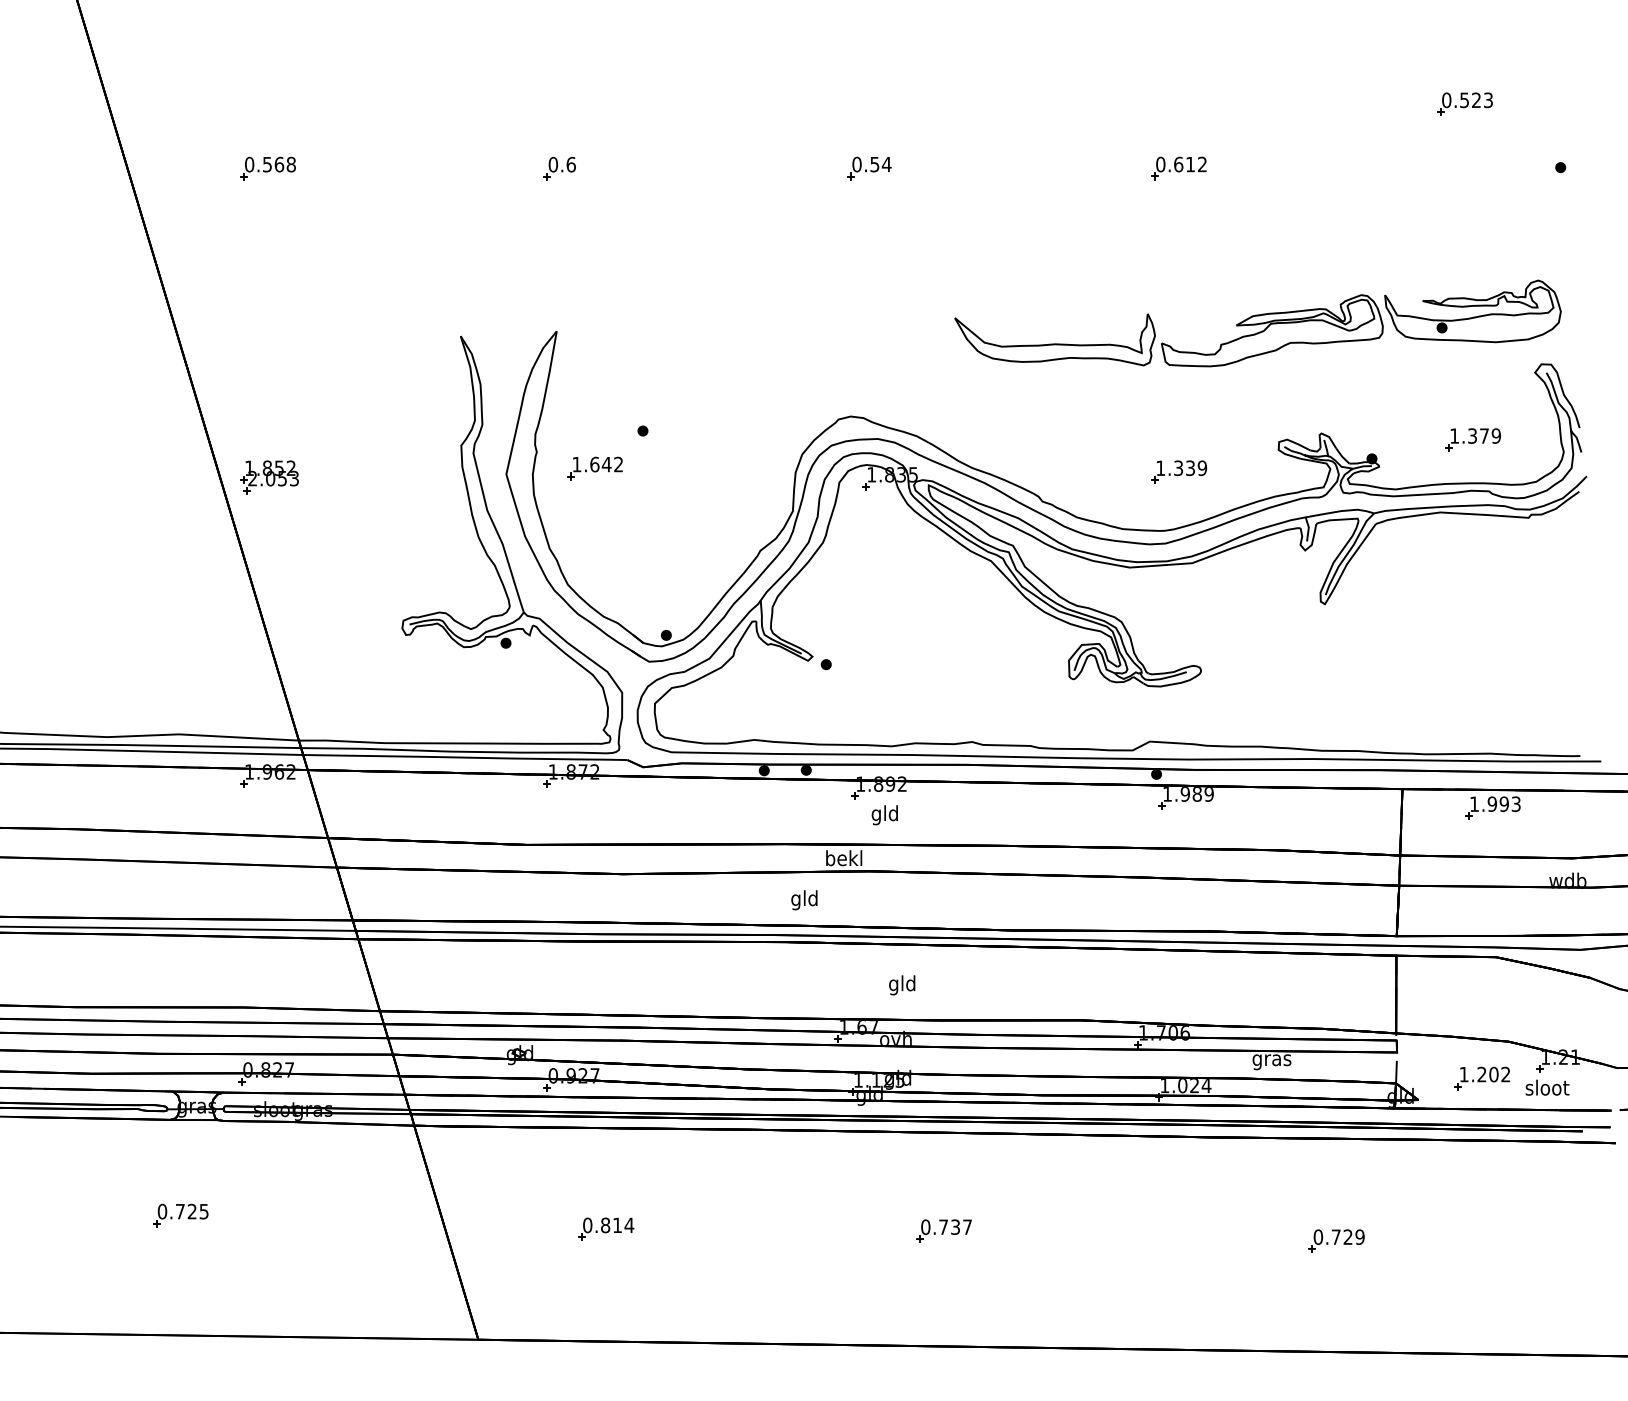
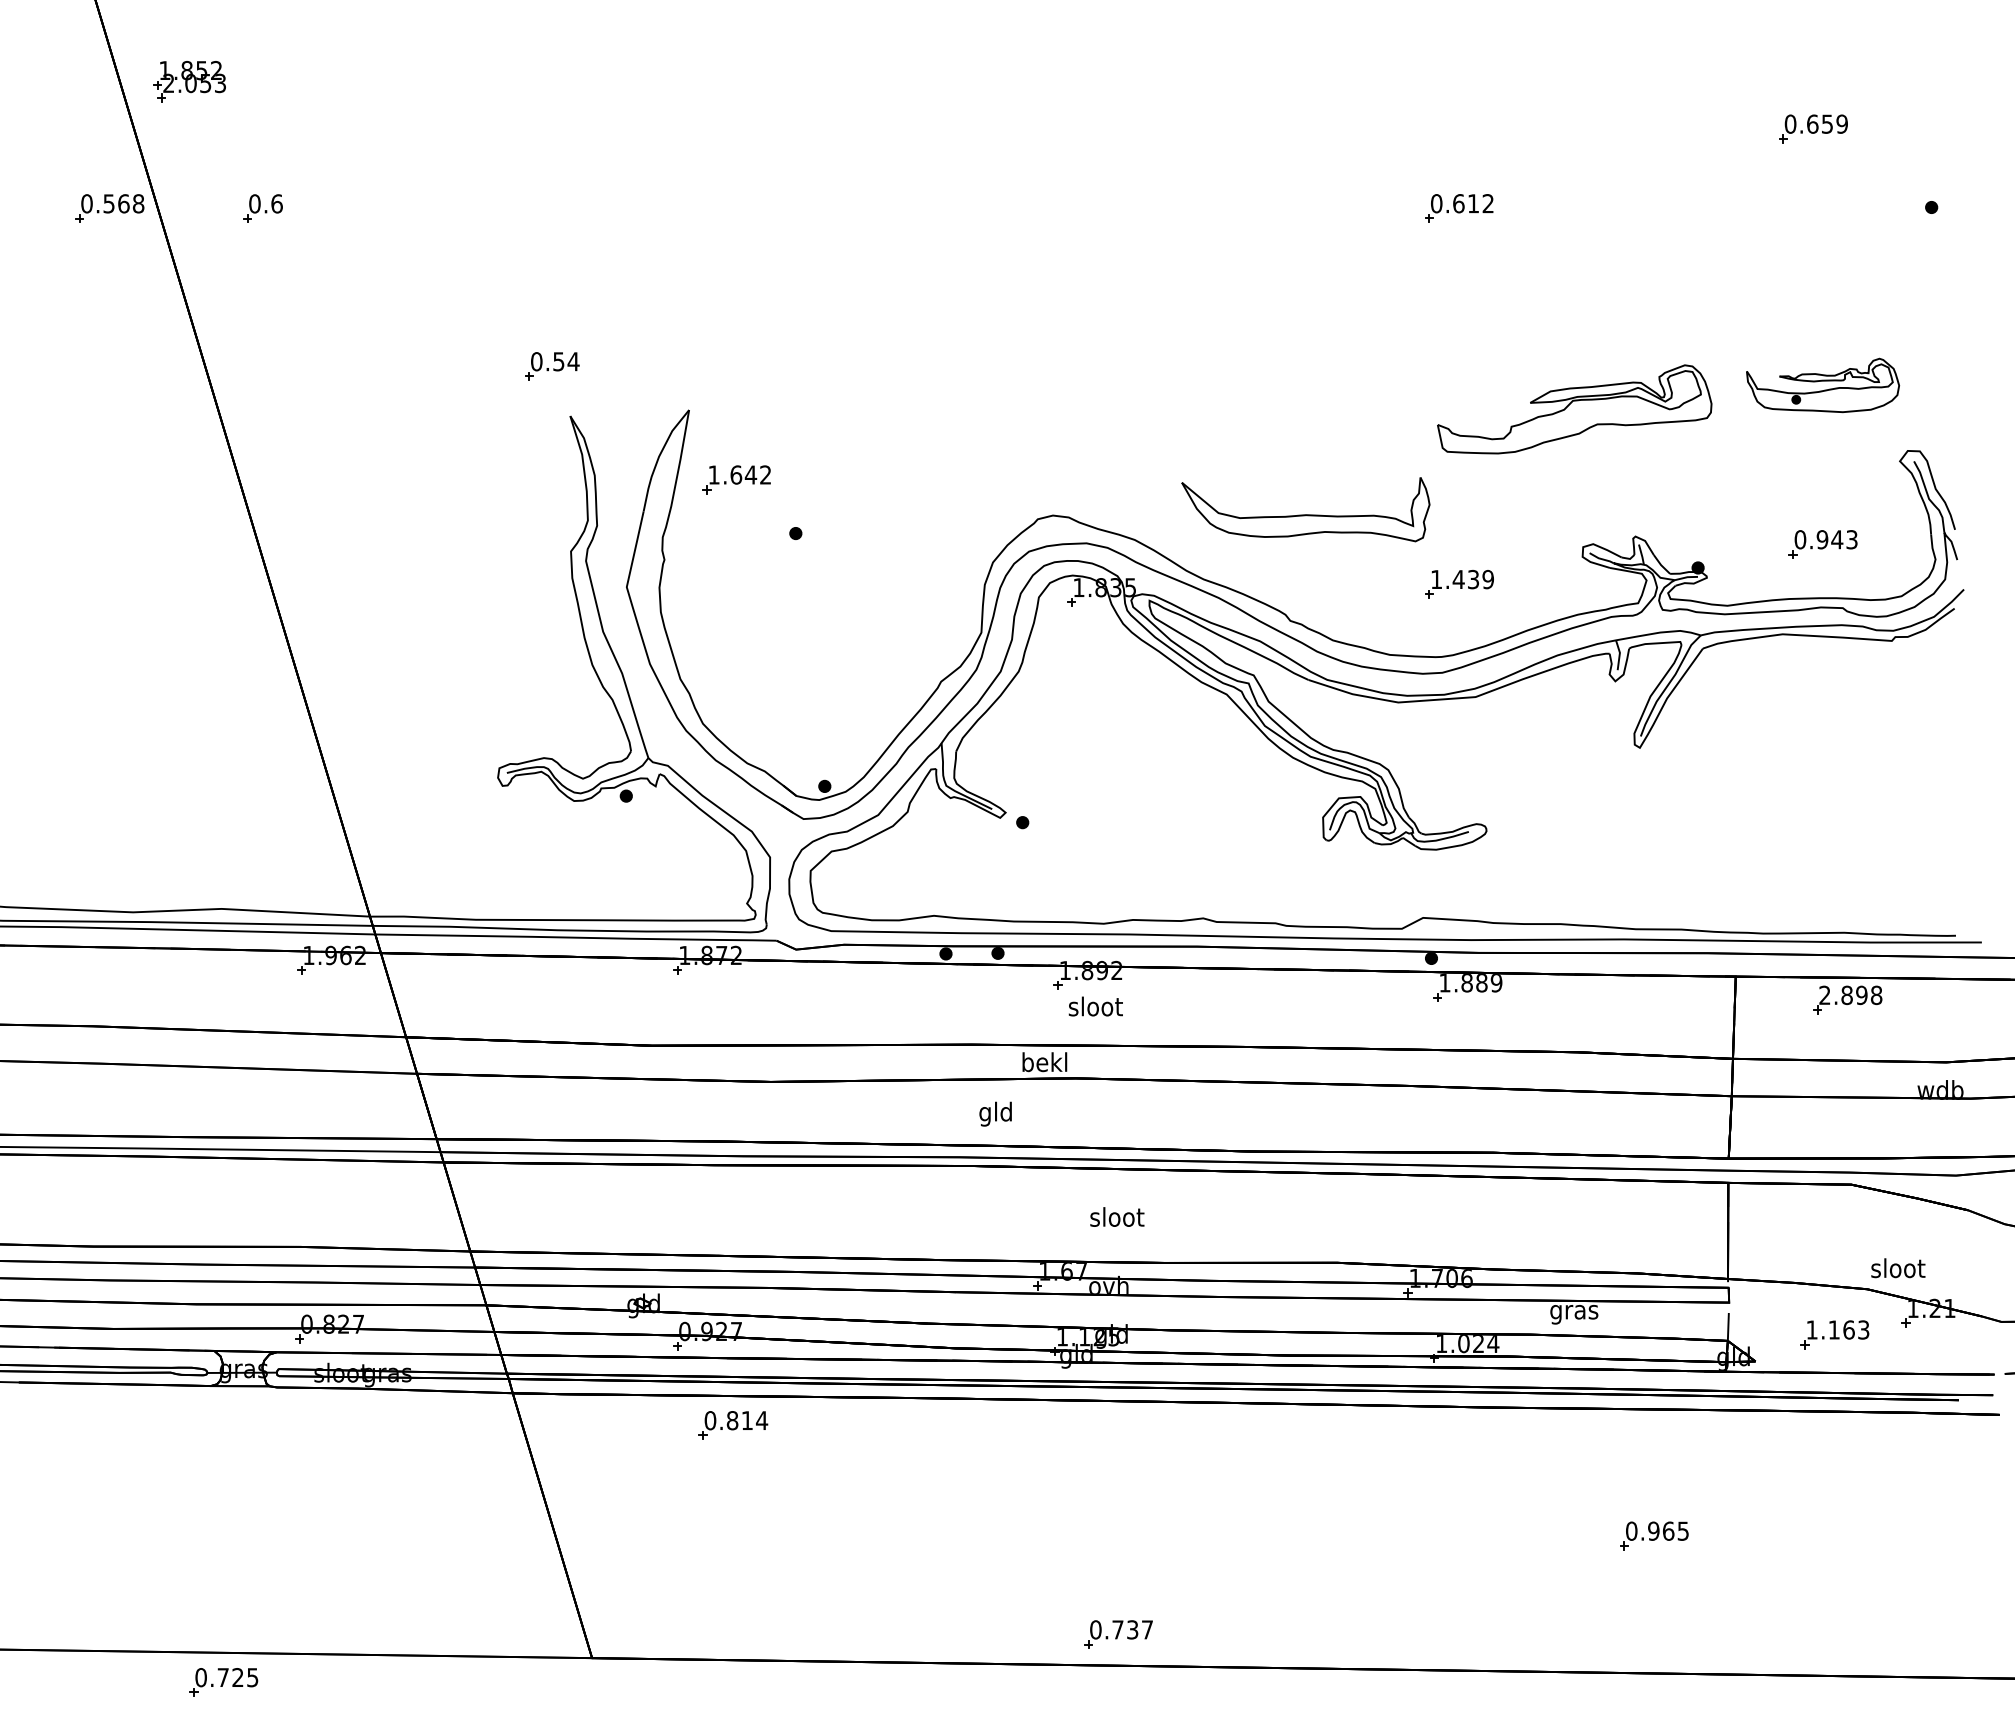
text: (1476, 99) -> (1827, 123), 0.523 -> 0.659
part: (267, 168) -> (109, 208), moved
part: (559, 168) -> (262, 208), moved
part: (869, 168) -> (552, 366), moved
part: (1472, 311) -> (1822, 385), size x0.7
part: (1054, 339) -> (1305, 509), moved
text: (1474, 435) -> (1825, 539), 1.379 -> 0.943
part: (595, 468) -> (736, 479), moved
text: (1178, 468) -> (1458, 579), 1.339 -> 1.439
part: (269, 477) -> (189, 81), moved
text: (1184, 794) -> (1466, 983), 1.989 -> 1.889
text: (1495, 804) -> (1850, 995), 1.993 -> 2.898
text: (885, 814) -> (1095, 1008), gld -> sloot
text: (902, 985) -> (1117, 1219), gld -> sloot
text: (1493, 1074) -> (1848, 1329), 1.202 -> 1.163
text: (1547, 1087) -> (1898, 1268), moved
part: (180, 1215) -> (223, 1682), moved
part: (606, 1229) -> (733, 1425), moved
part: (944, 1230) -> (1118, 1634), moved
text: (1348, 1236) -> (1668, 1530), 0.729 -> 0.965

